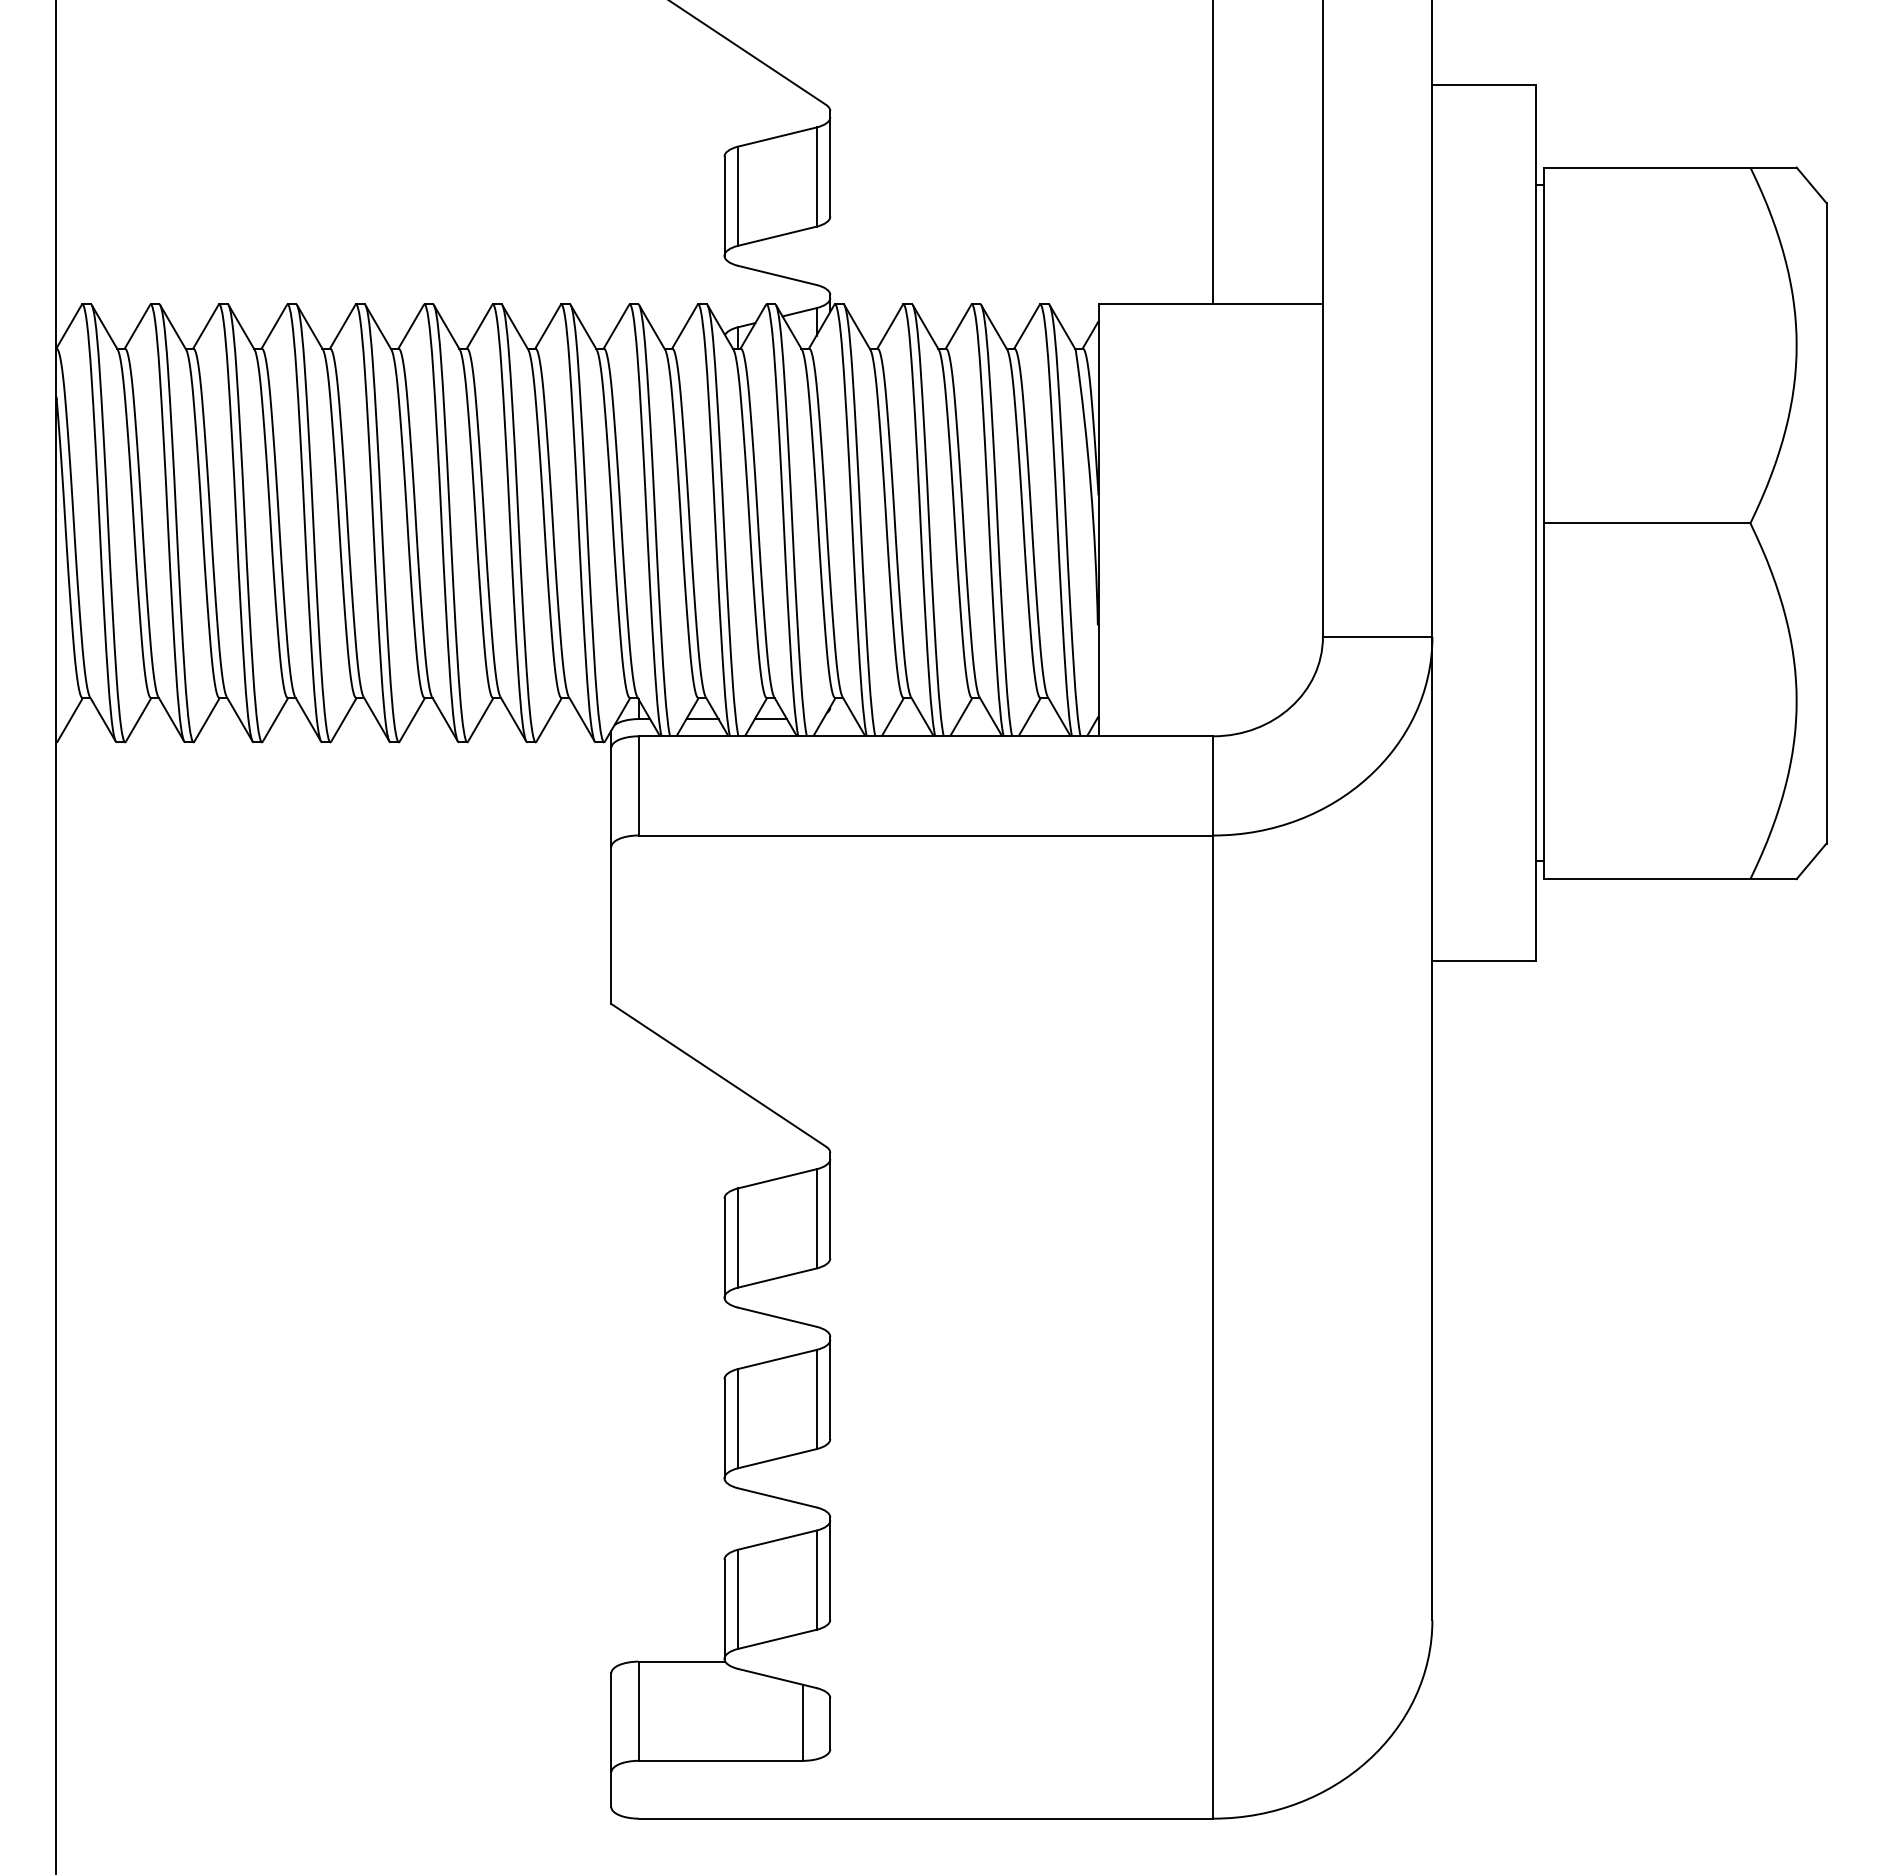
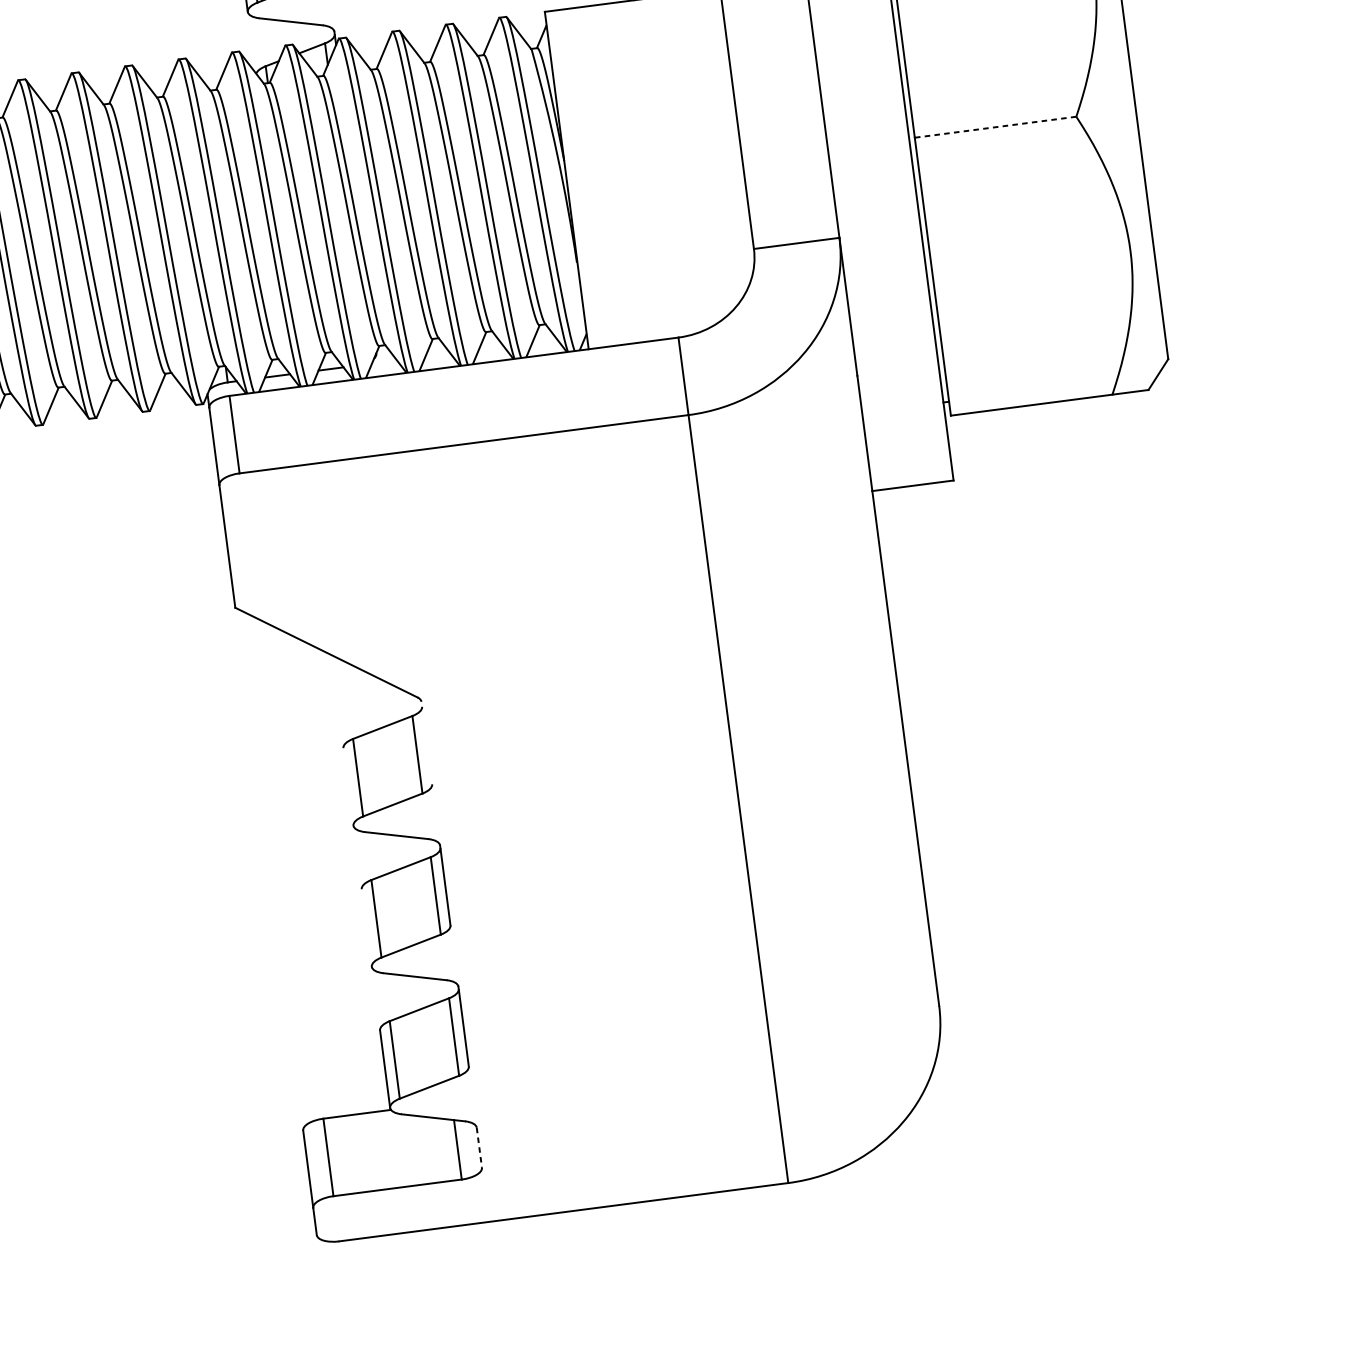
line: (1646, 523) -> (995, 127), solid -> dashed
line: (830, 1205) -> (426, 742), removed
line: (724, 1247) -> (348, 786), removed
line: (724, 1428) -> (366, 927), removed
line: (830, 1723) -> (479, 1147), solid -> dashed

